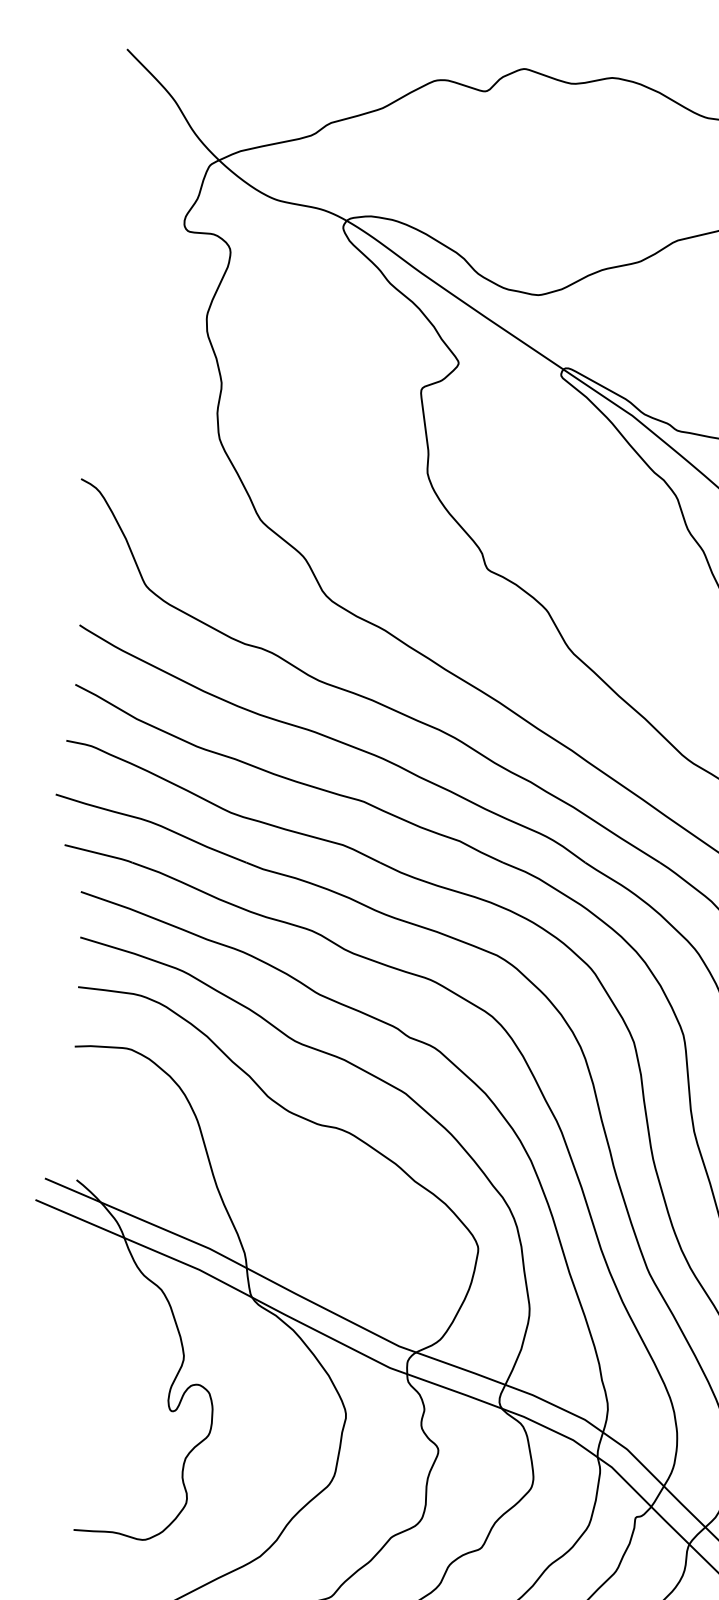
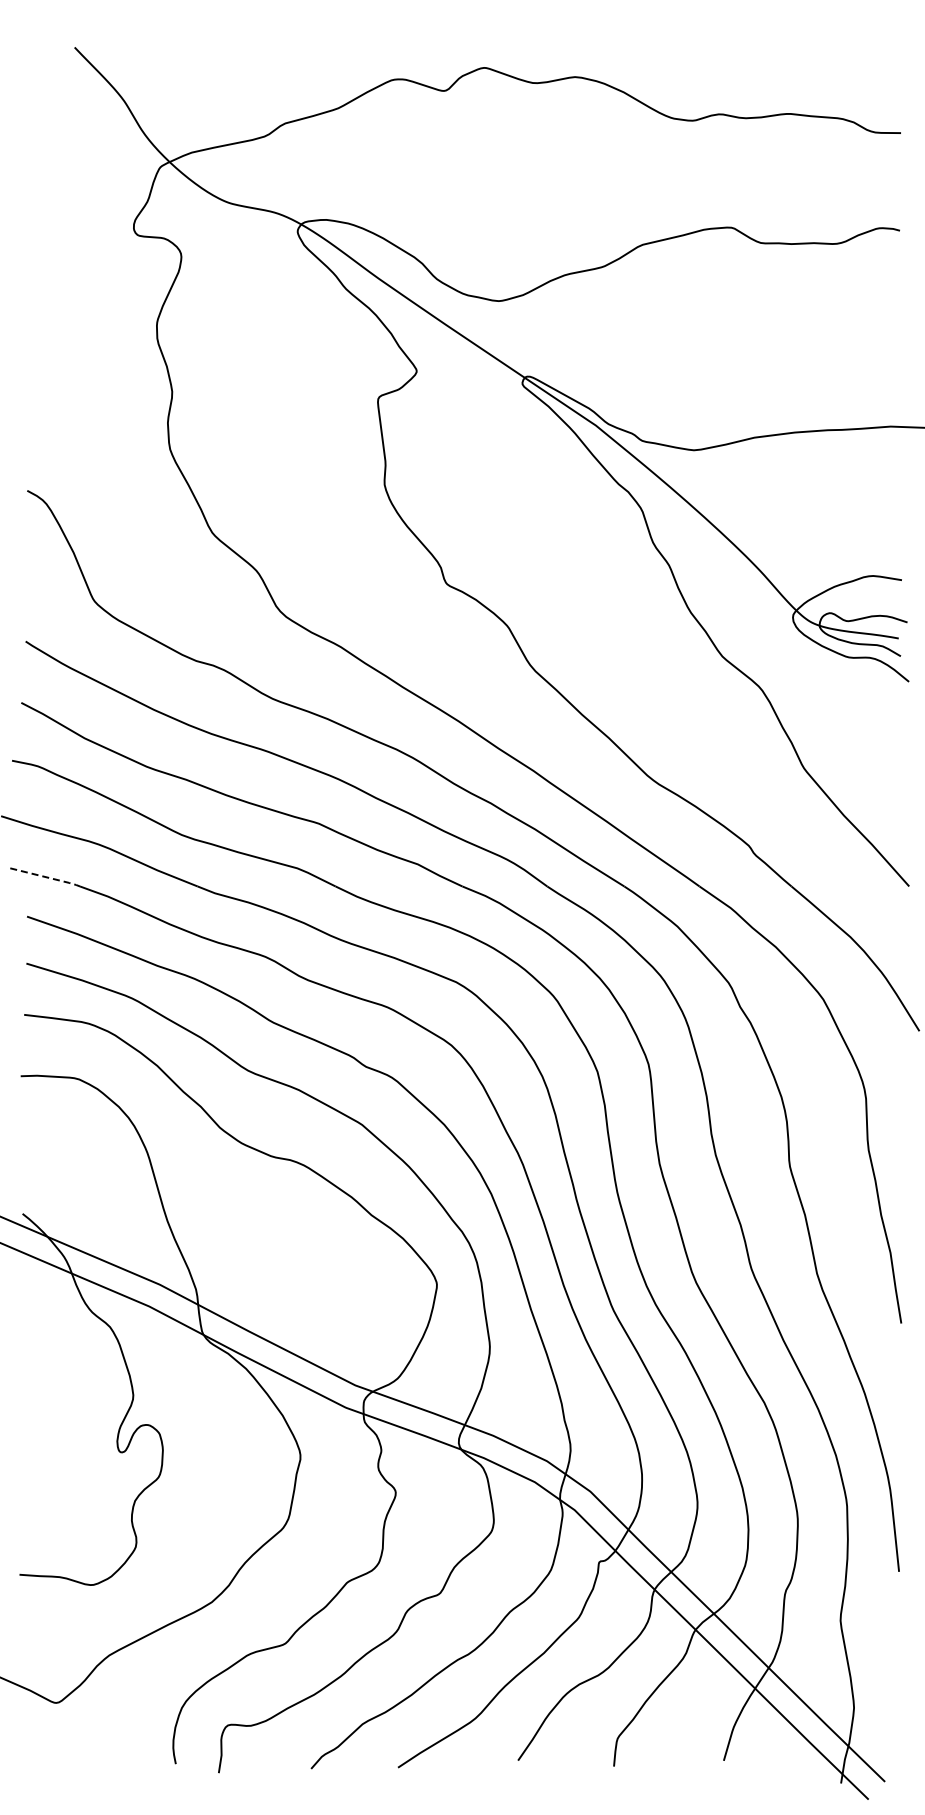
line: (99, 853) -> (46, 877), solid -> dashed

